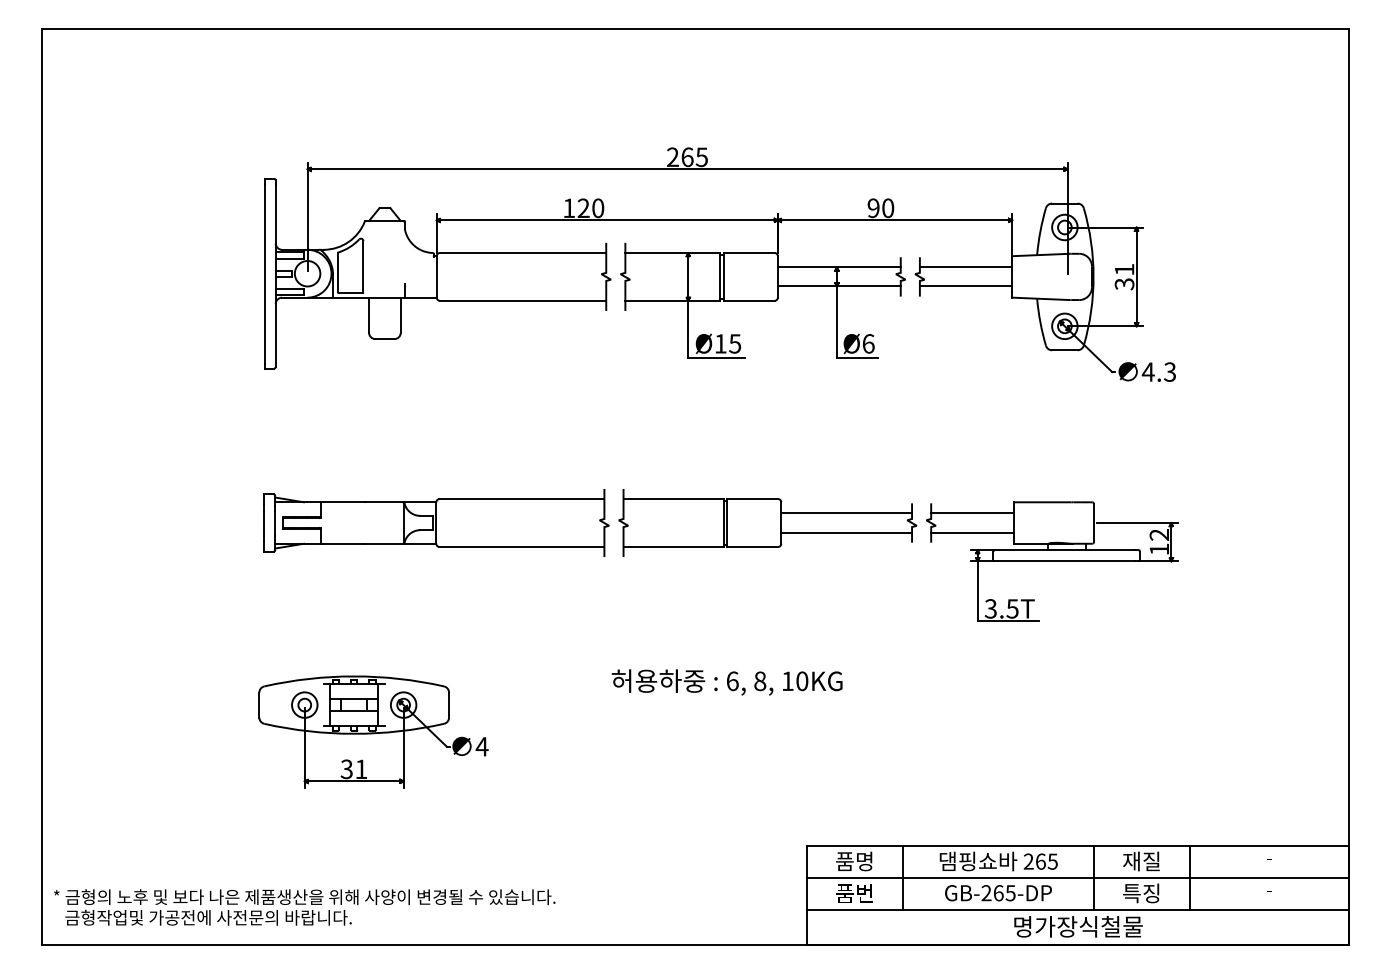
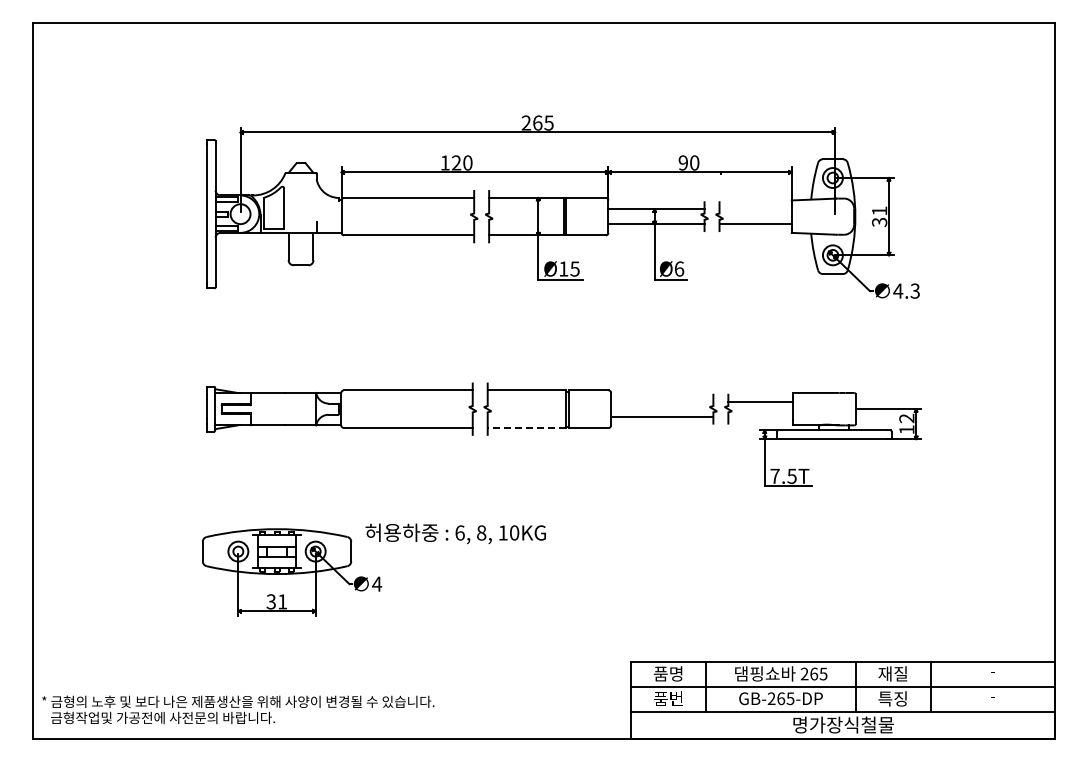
line: (965, 267) -> (755, 209), removed
line: (846, 513) -> (662, 401), removed
line: (972, 532) -> (760, 416), removed
line: (673, 546) -> (526, 427), solid -> dashed
text: (990, 607) -> (774, 475), 3.5T -> 7.5T
text: (726, 681) -> (455, 533), moved

